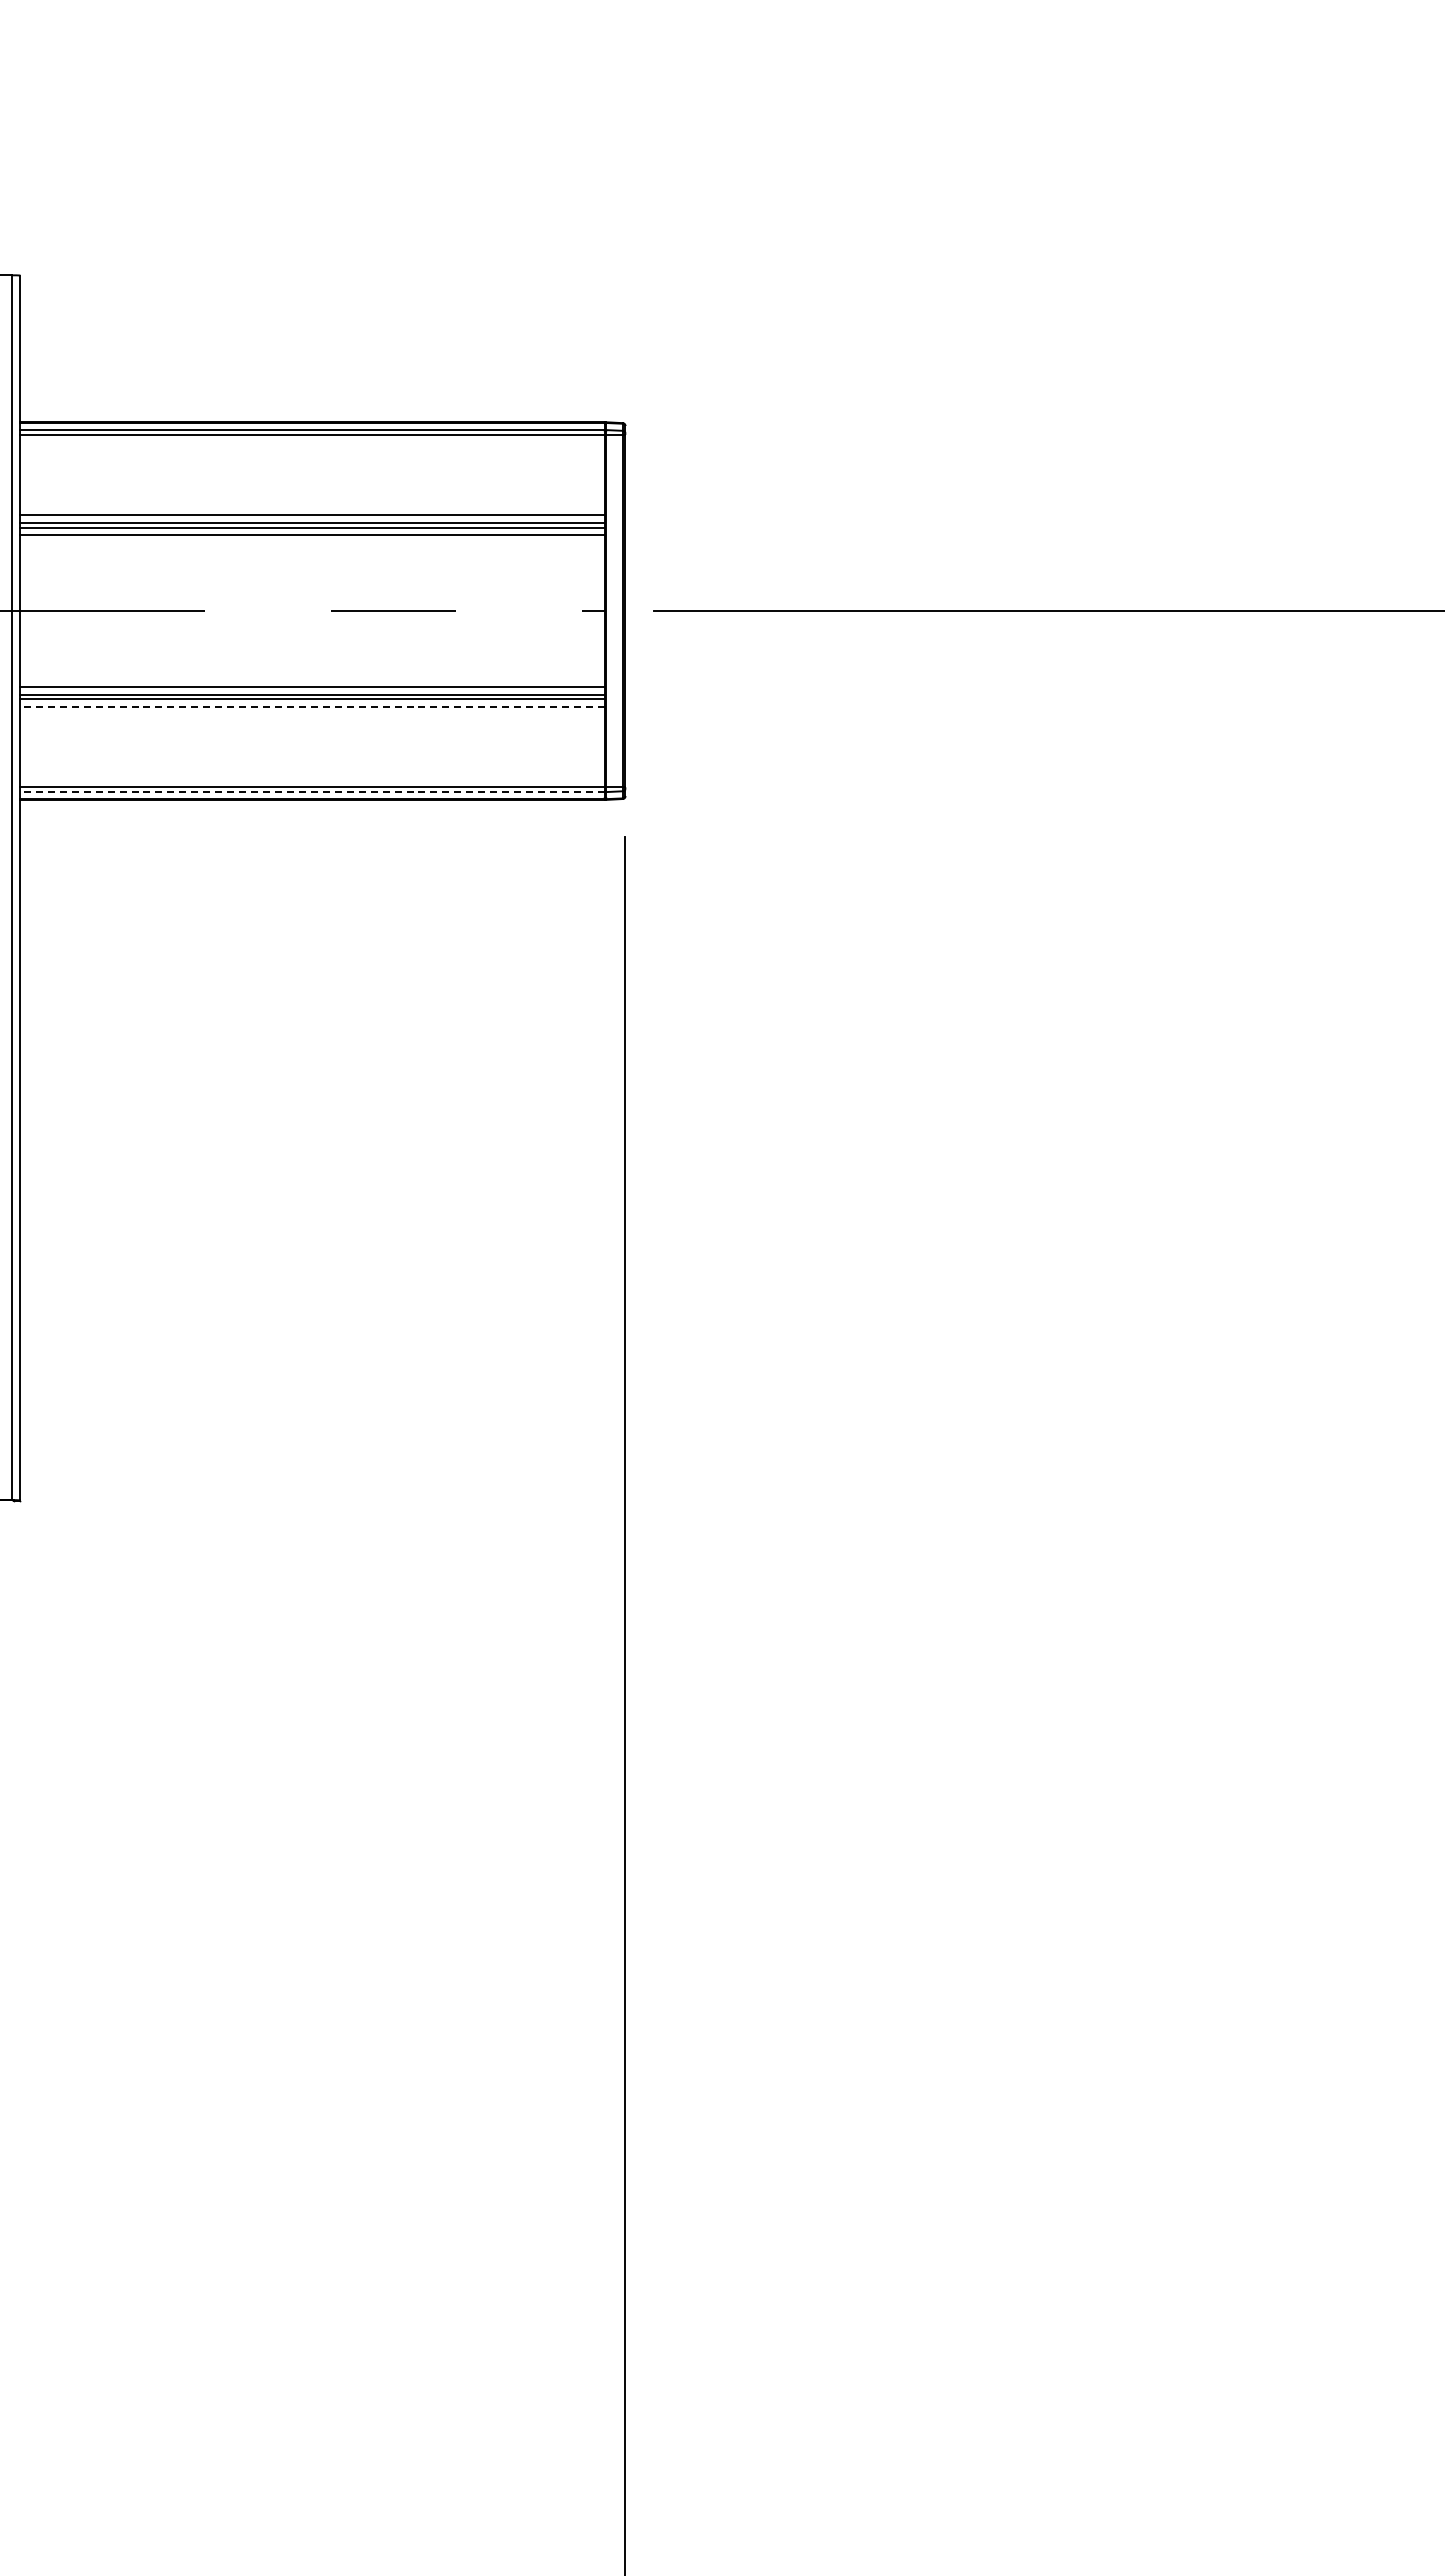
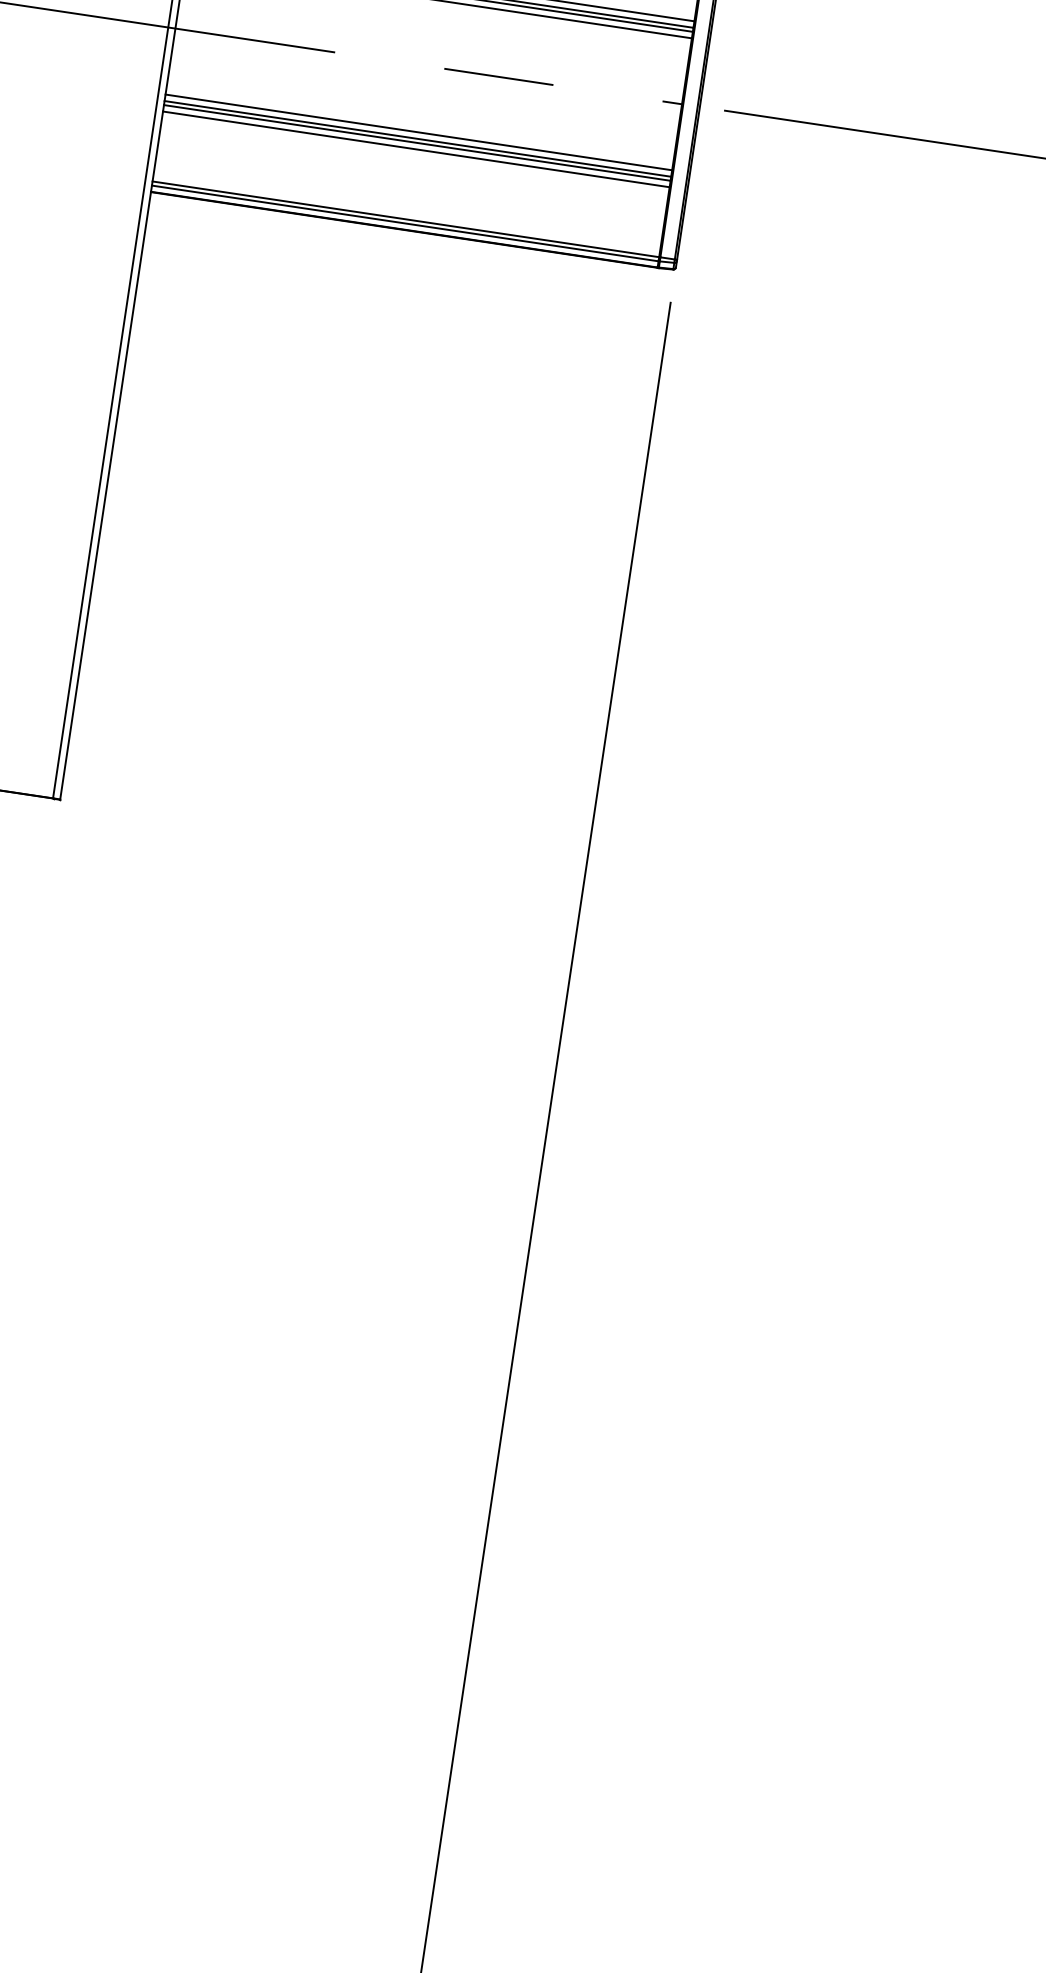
line: (312, 706) -> (416, 149), dashed -> solid
line: (312, 792) -> (405, 223), dashed -> solid

